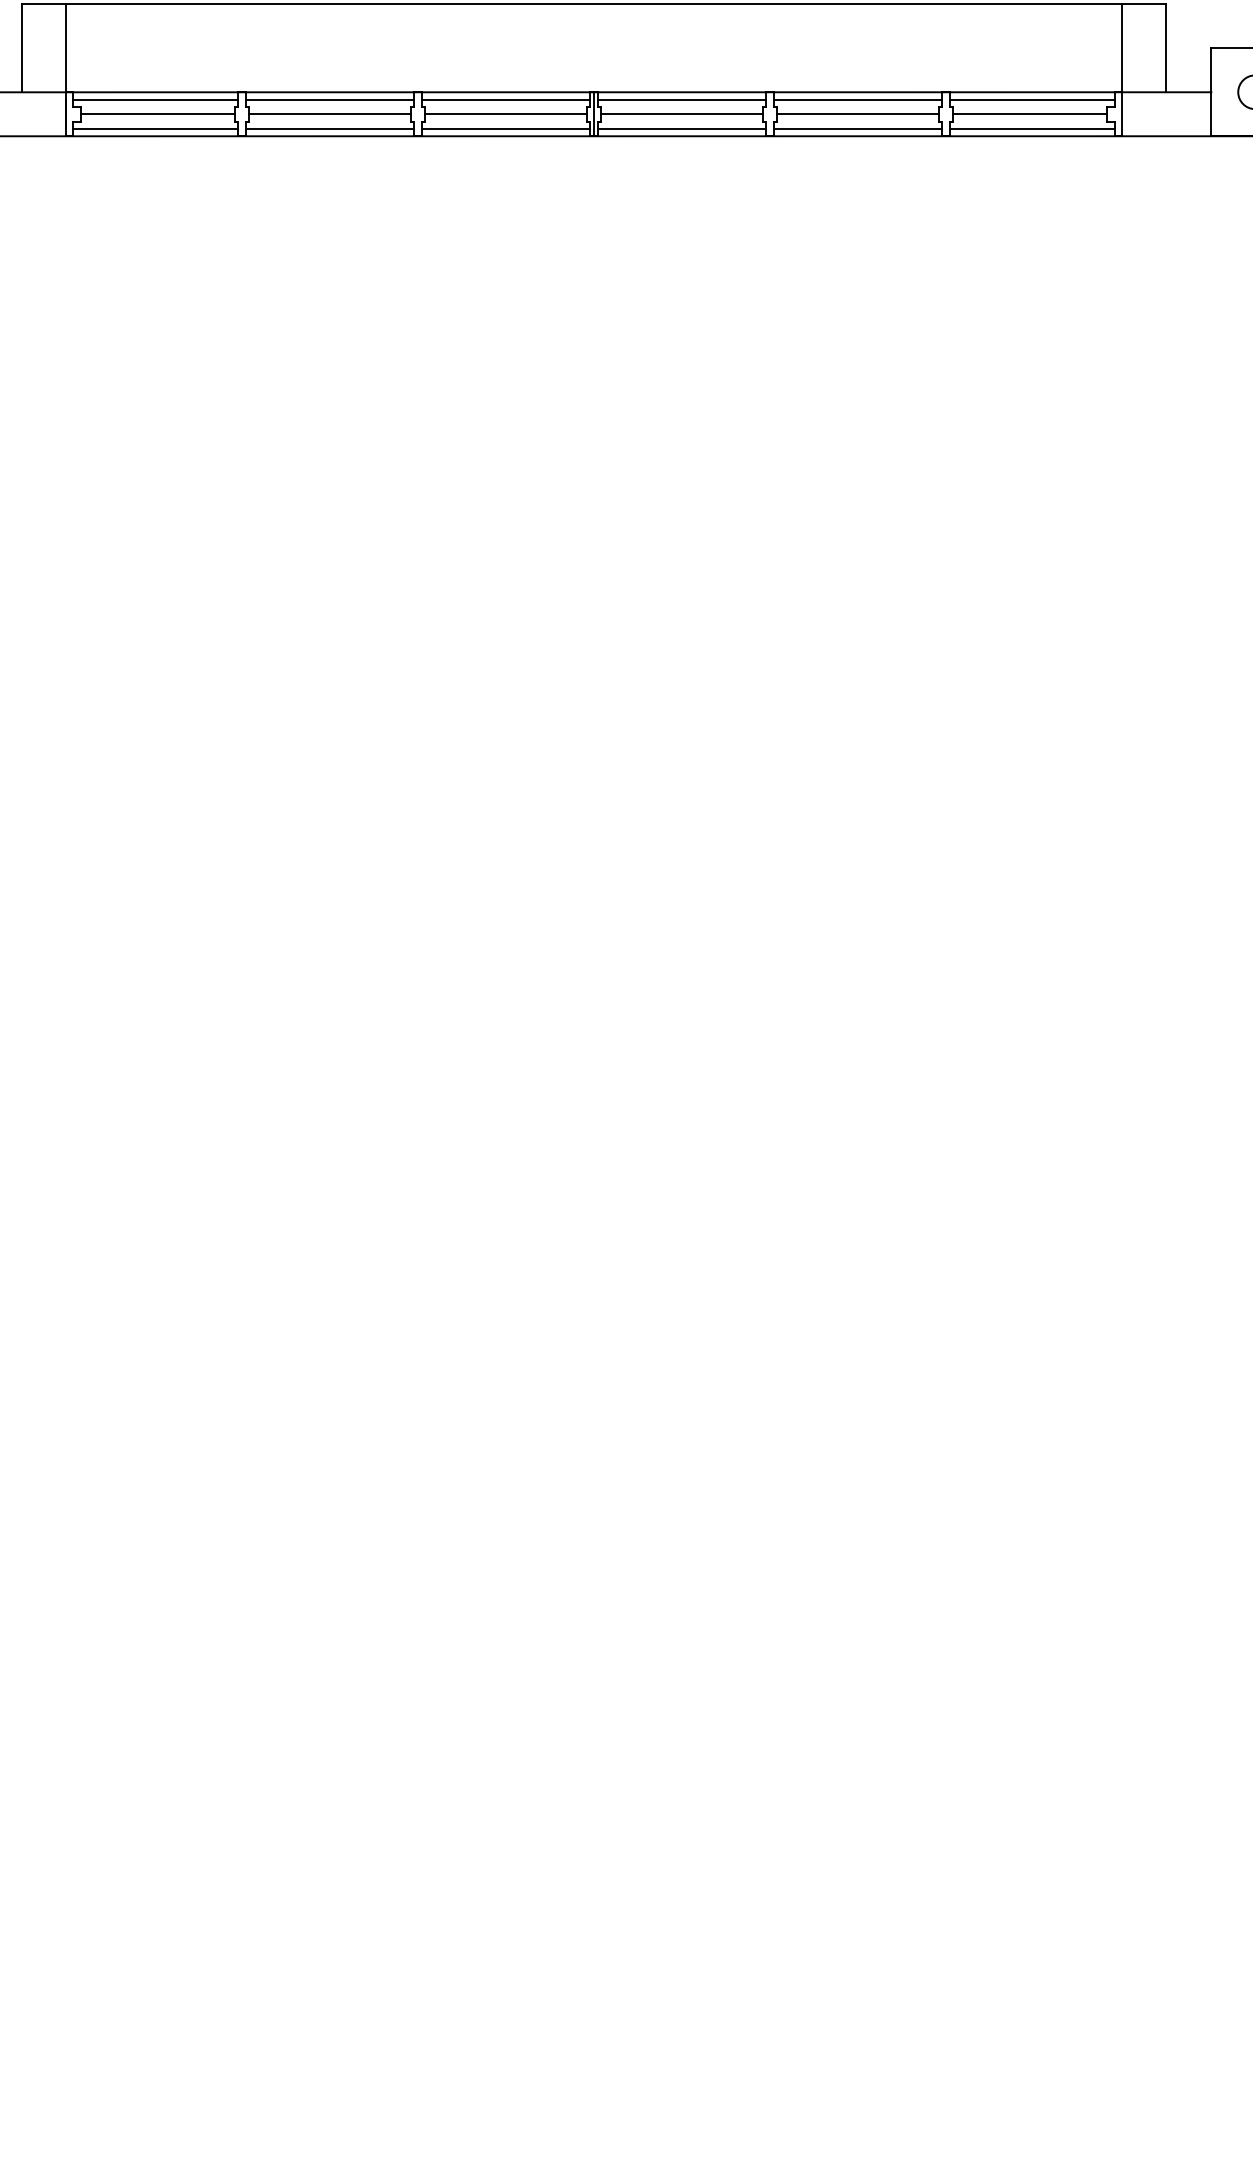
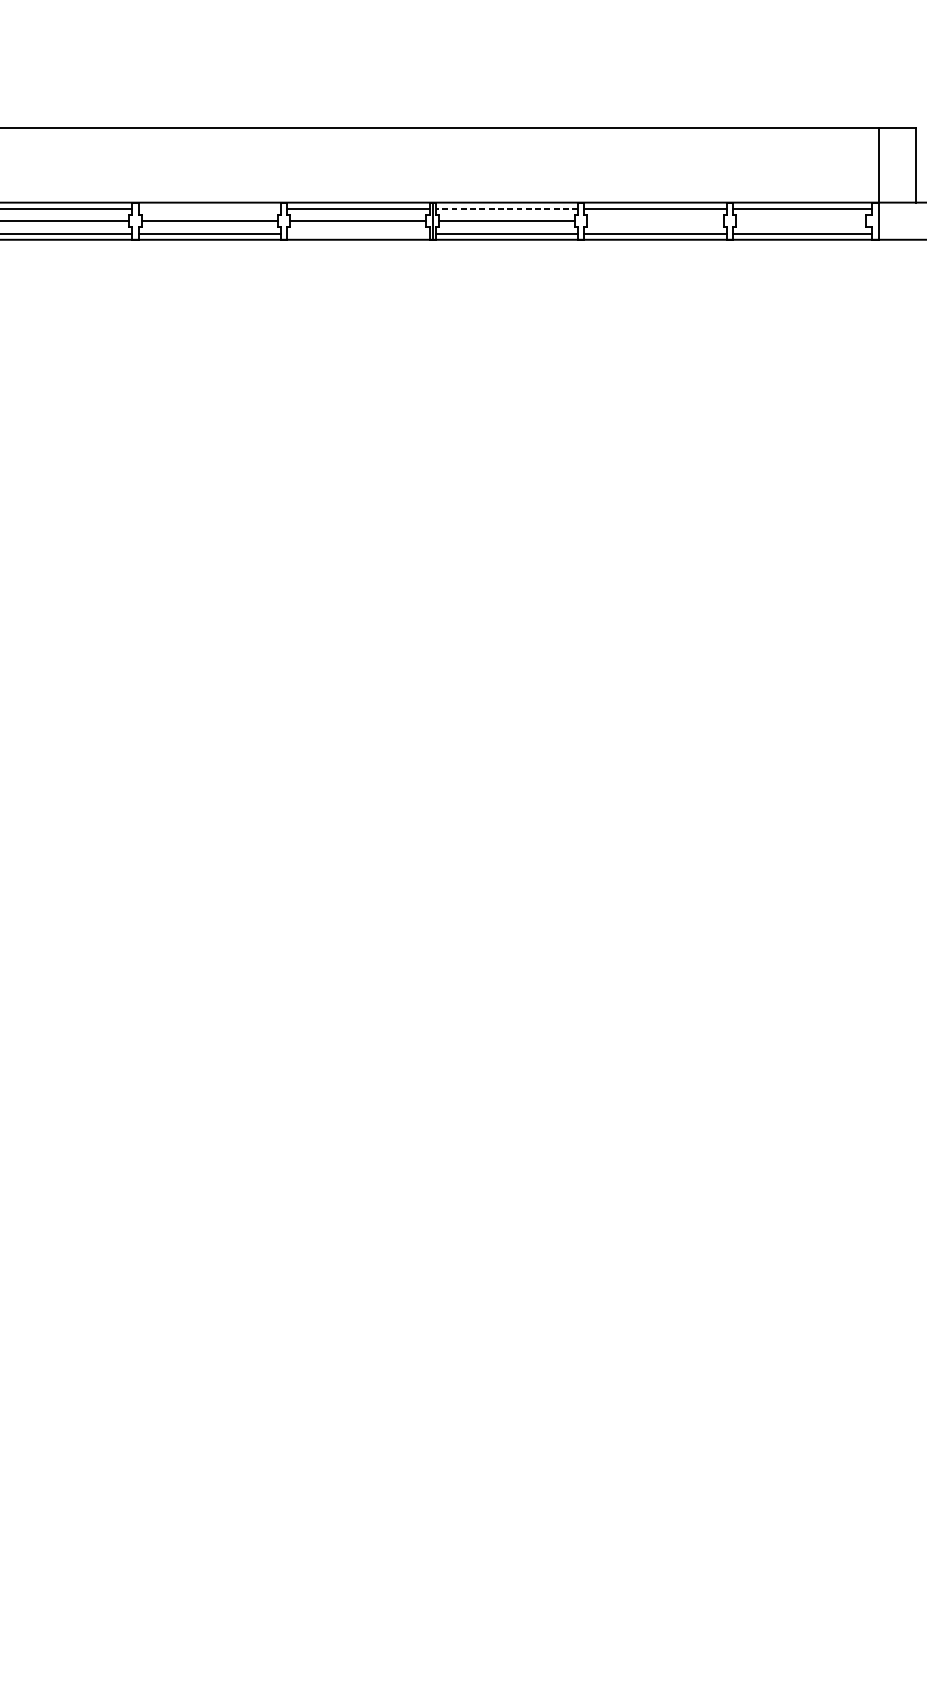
line: (329, 99) -> (209, 208), removed
line: (681, 99) -> (506, 208), solid -> dashed
line: (857, 114) -> (655, 221), removed
line: (1030, 114) -> (801, 221), removed
line: (505, 128) -> (357, 233), removed

